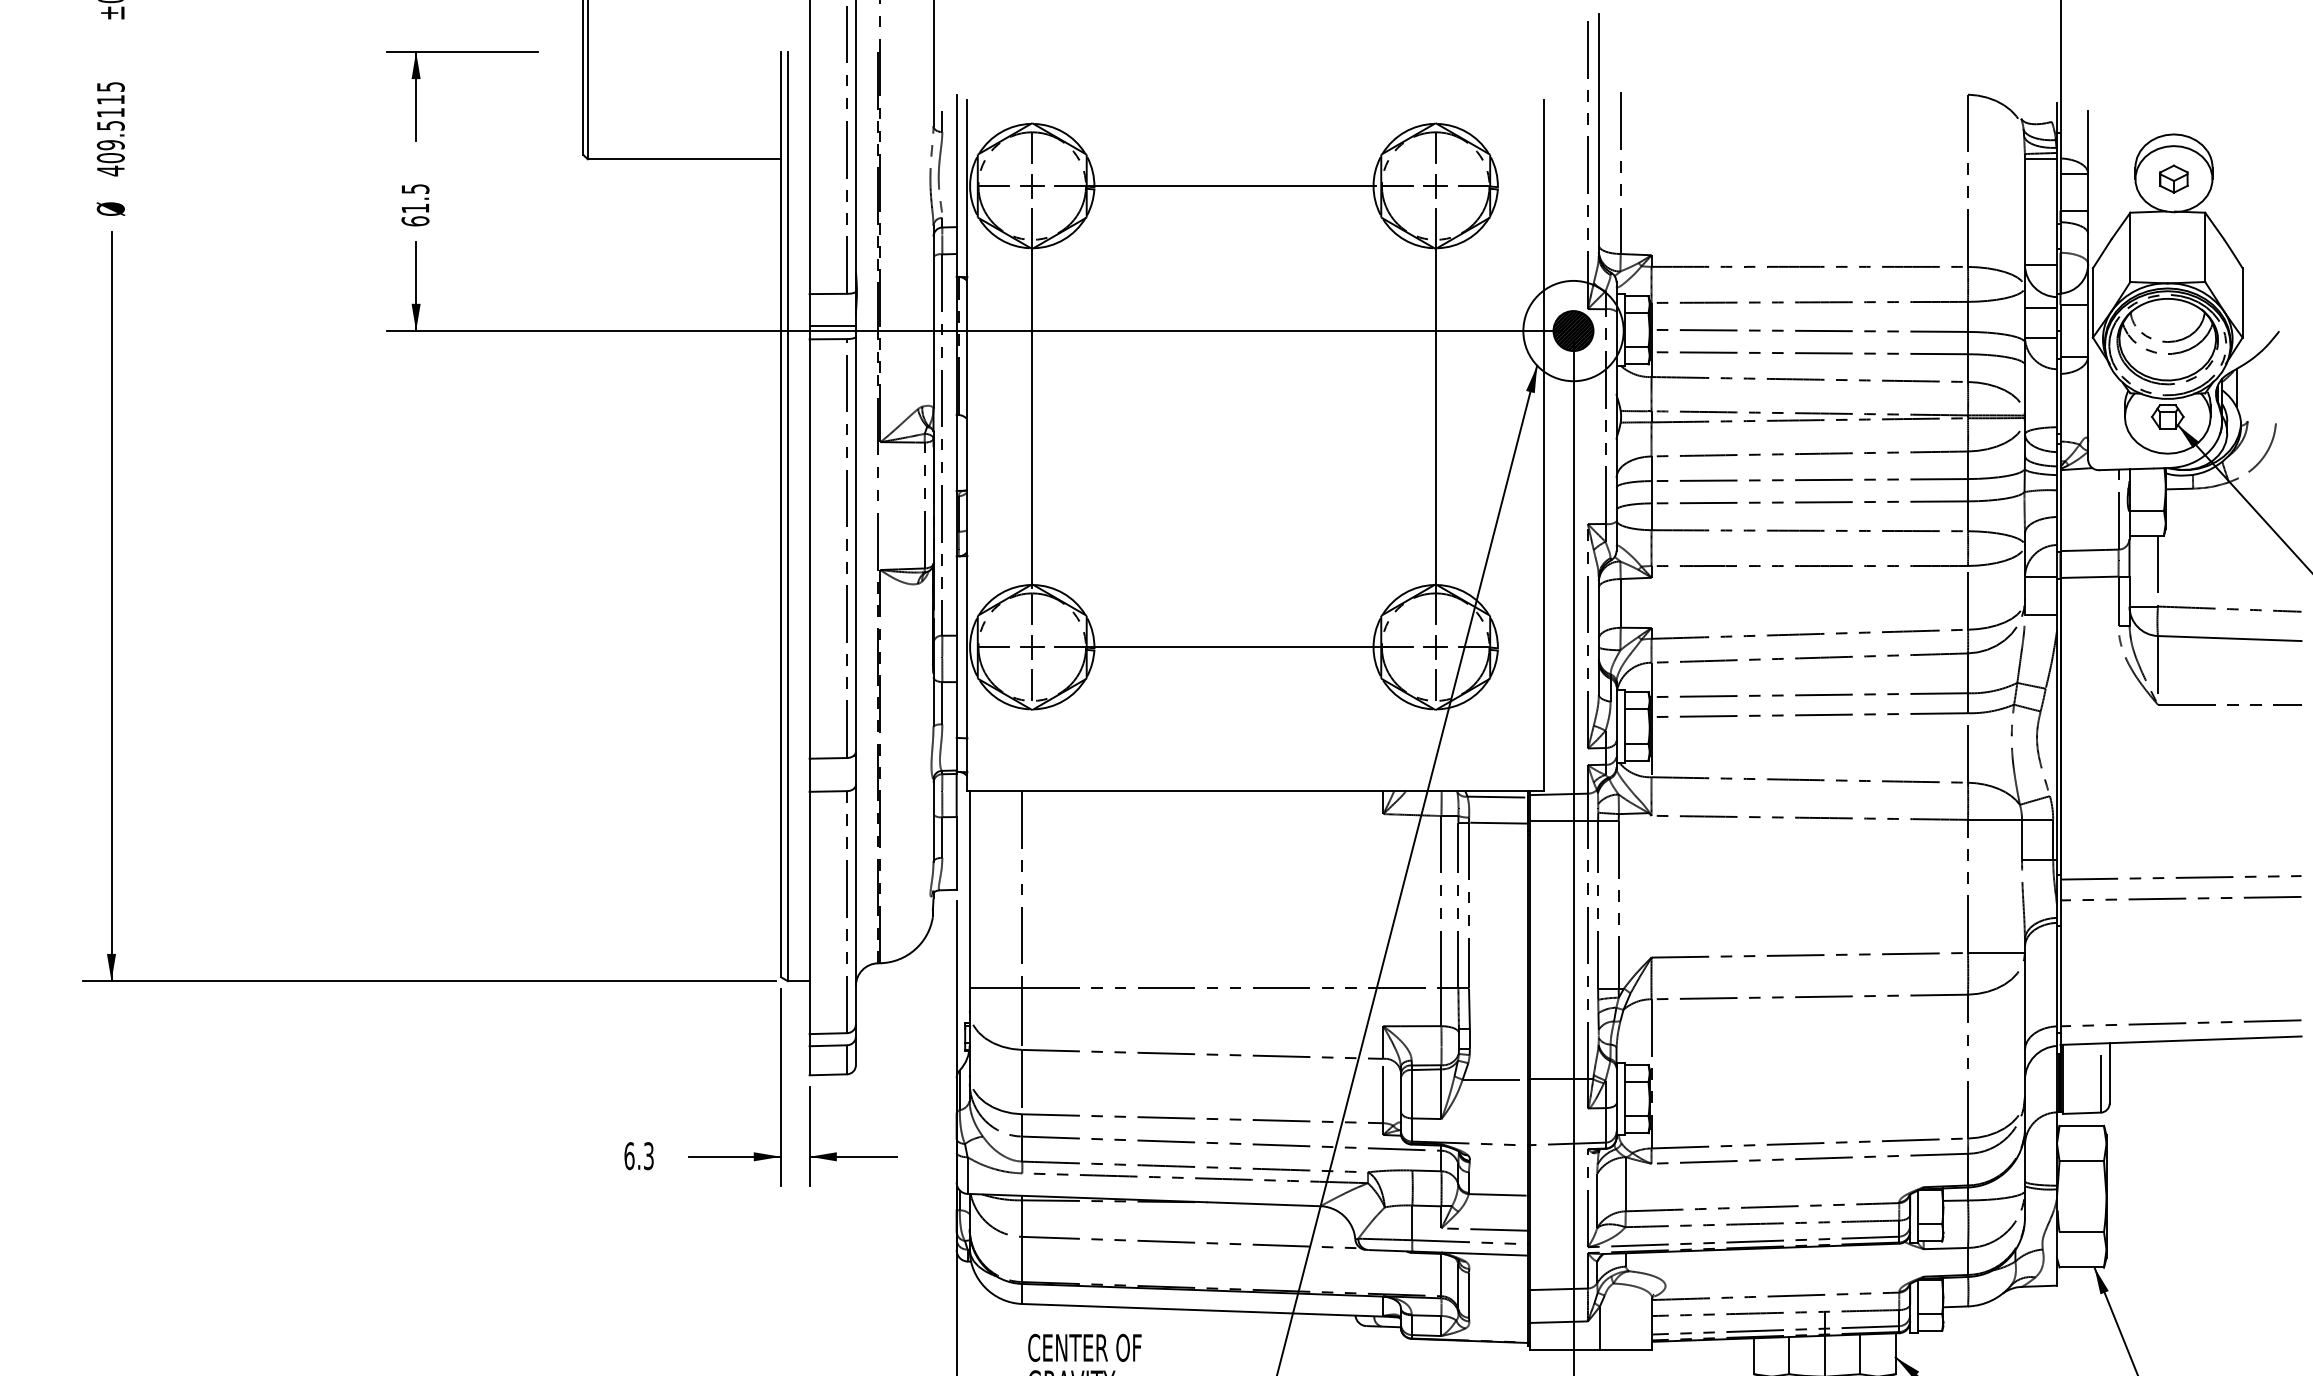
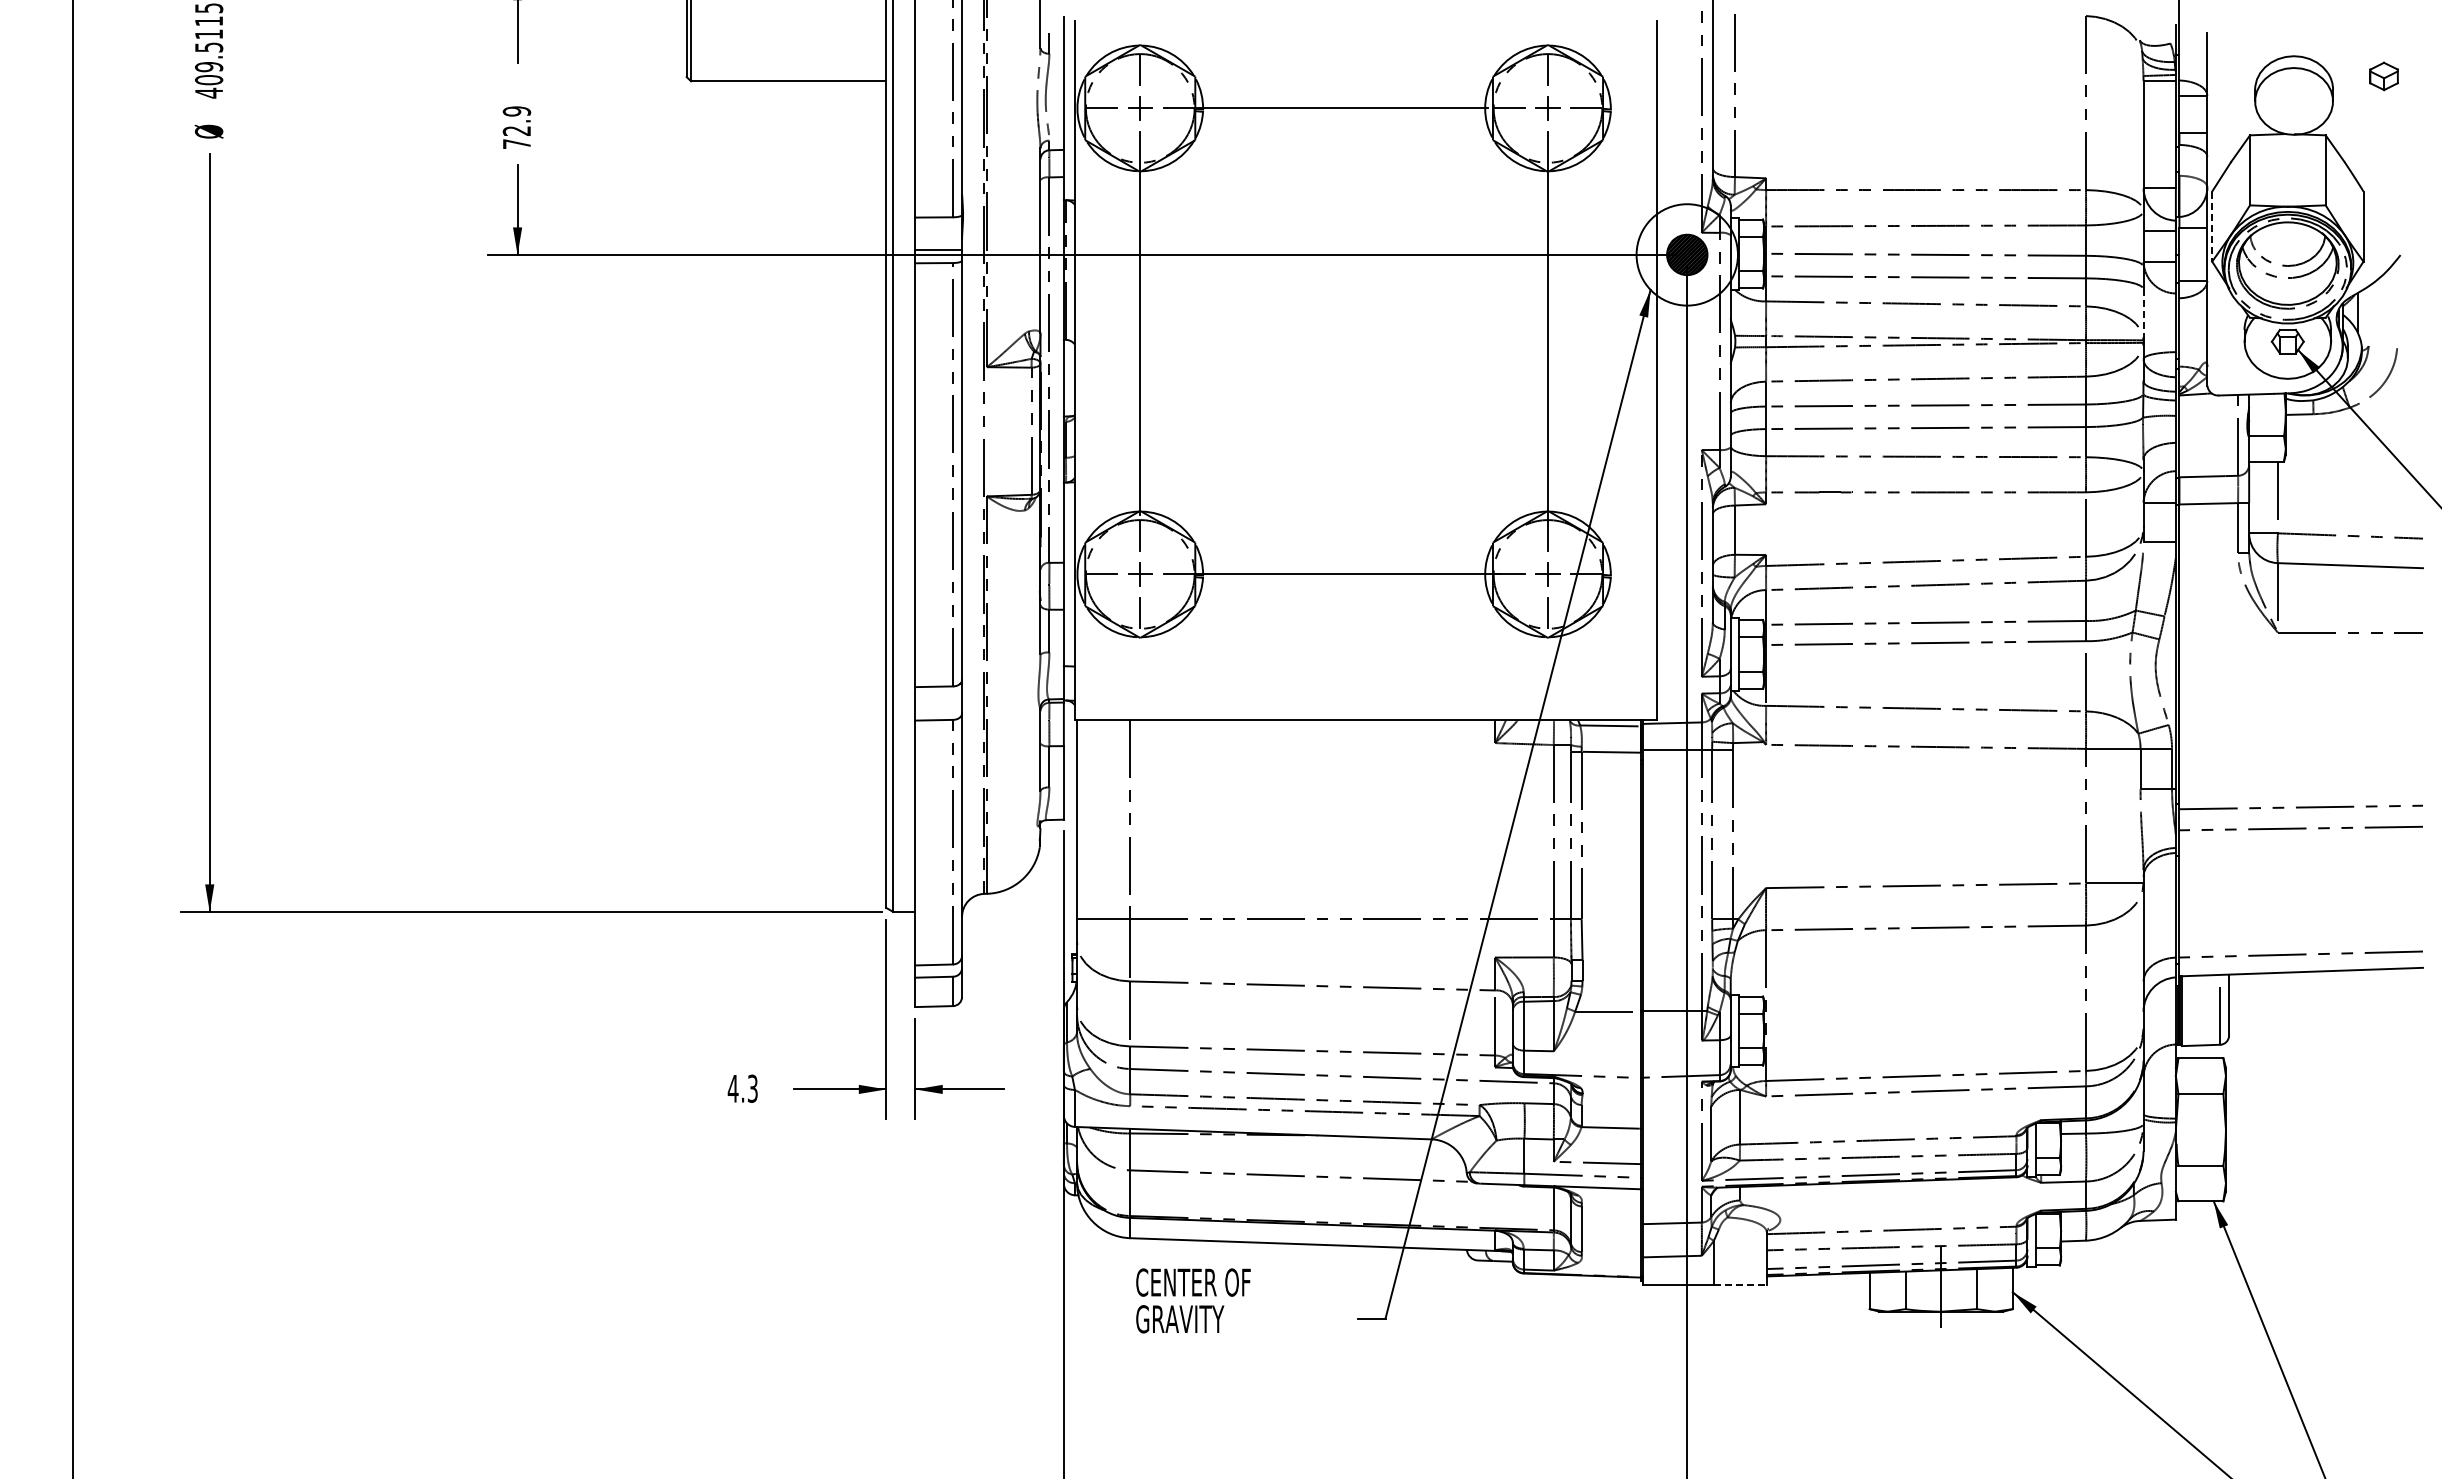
part: (2173, 179) -> (2383, 76), moved
text: (415, 204) -> (516, 127), 61.5 -> 72.9
line: (2093, 303) -> (2212, 227), solid -> dashed
line: (2024, 390) -> (2143, 314), solid -> dashed
text: (628, 1155) -> (732, 1088), 6.3 -> 4.3
line: (1626, 1349) -> (1740, 1284), solid -> dashed

